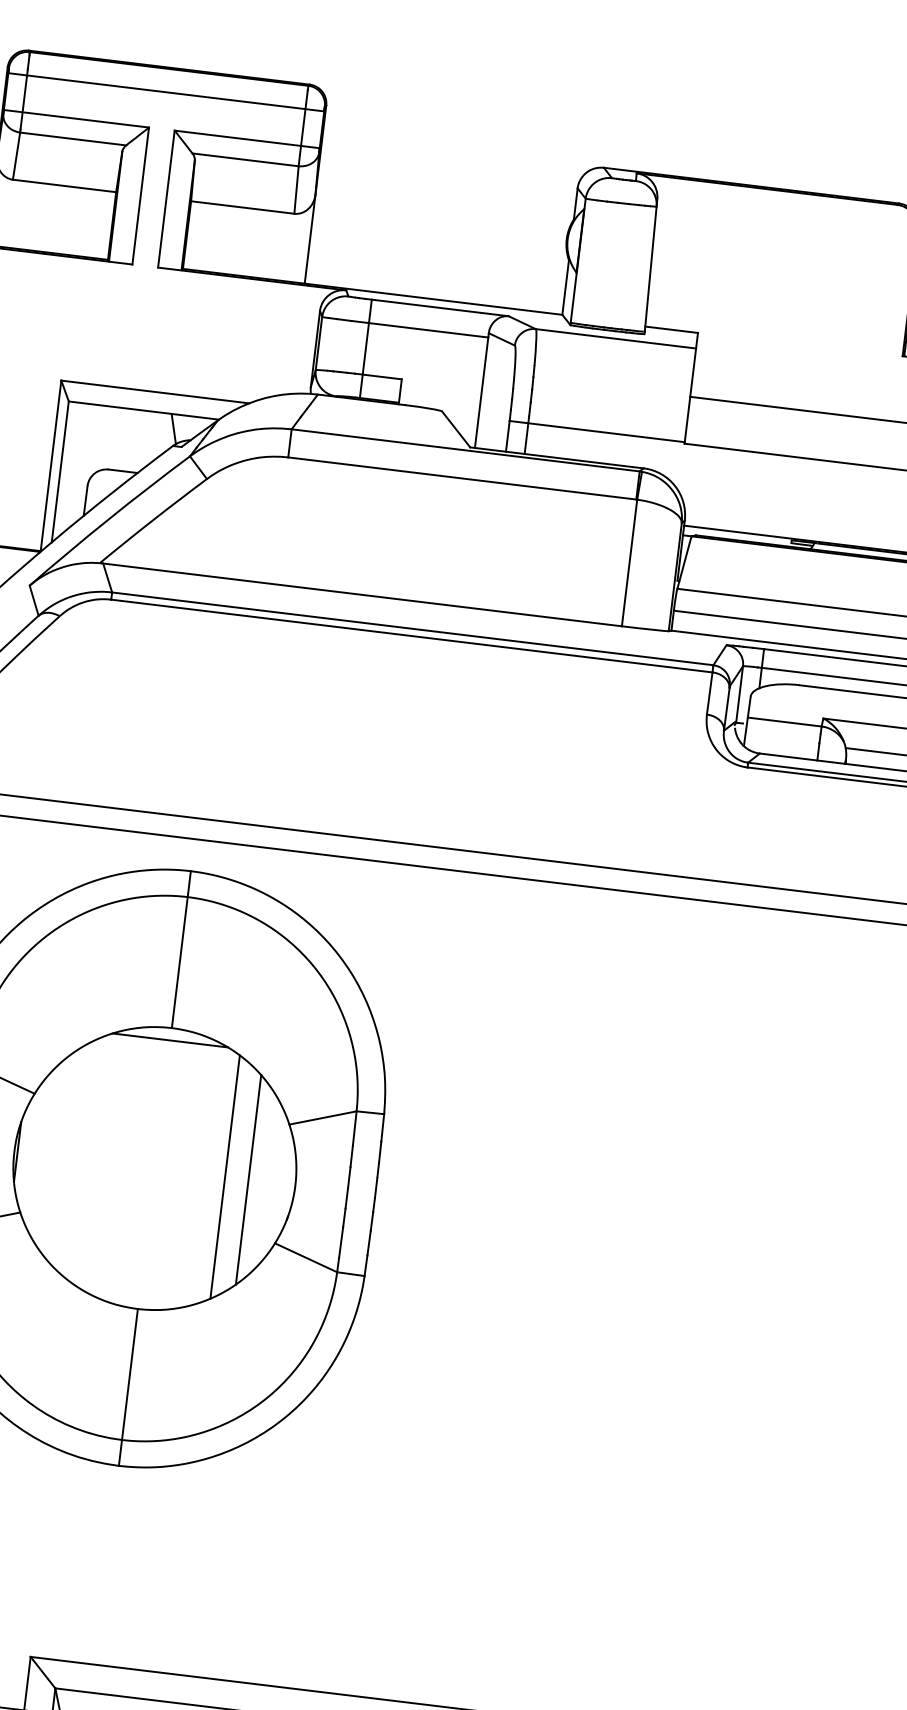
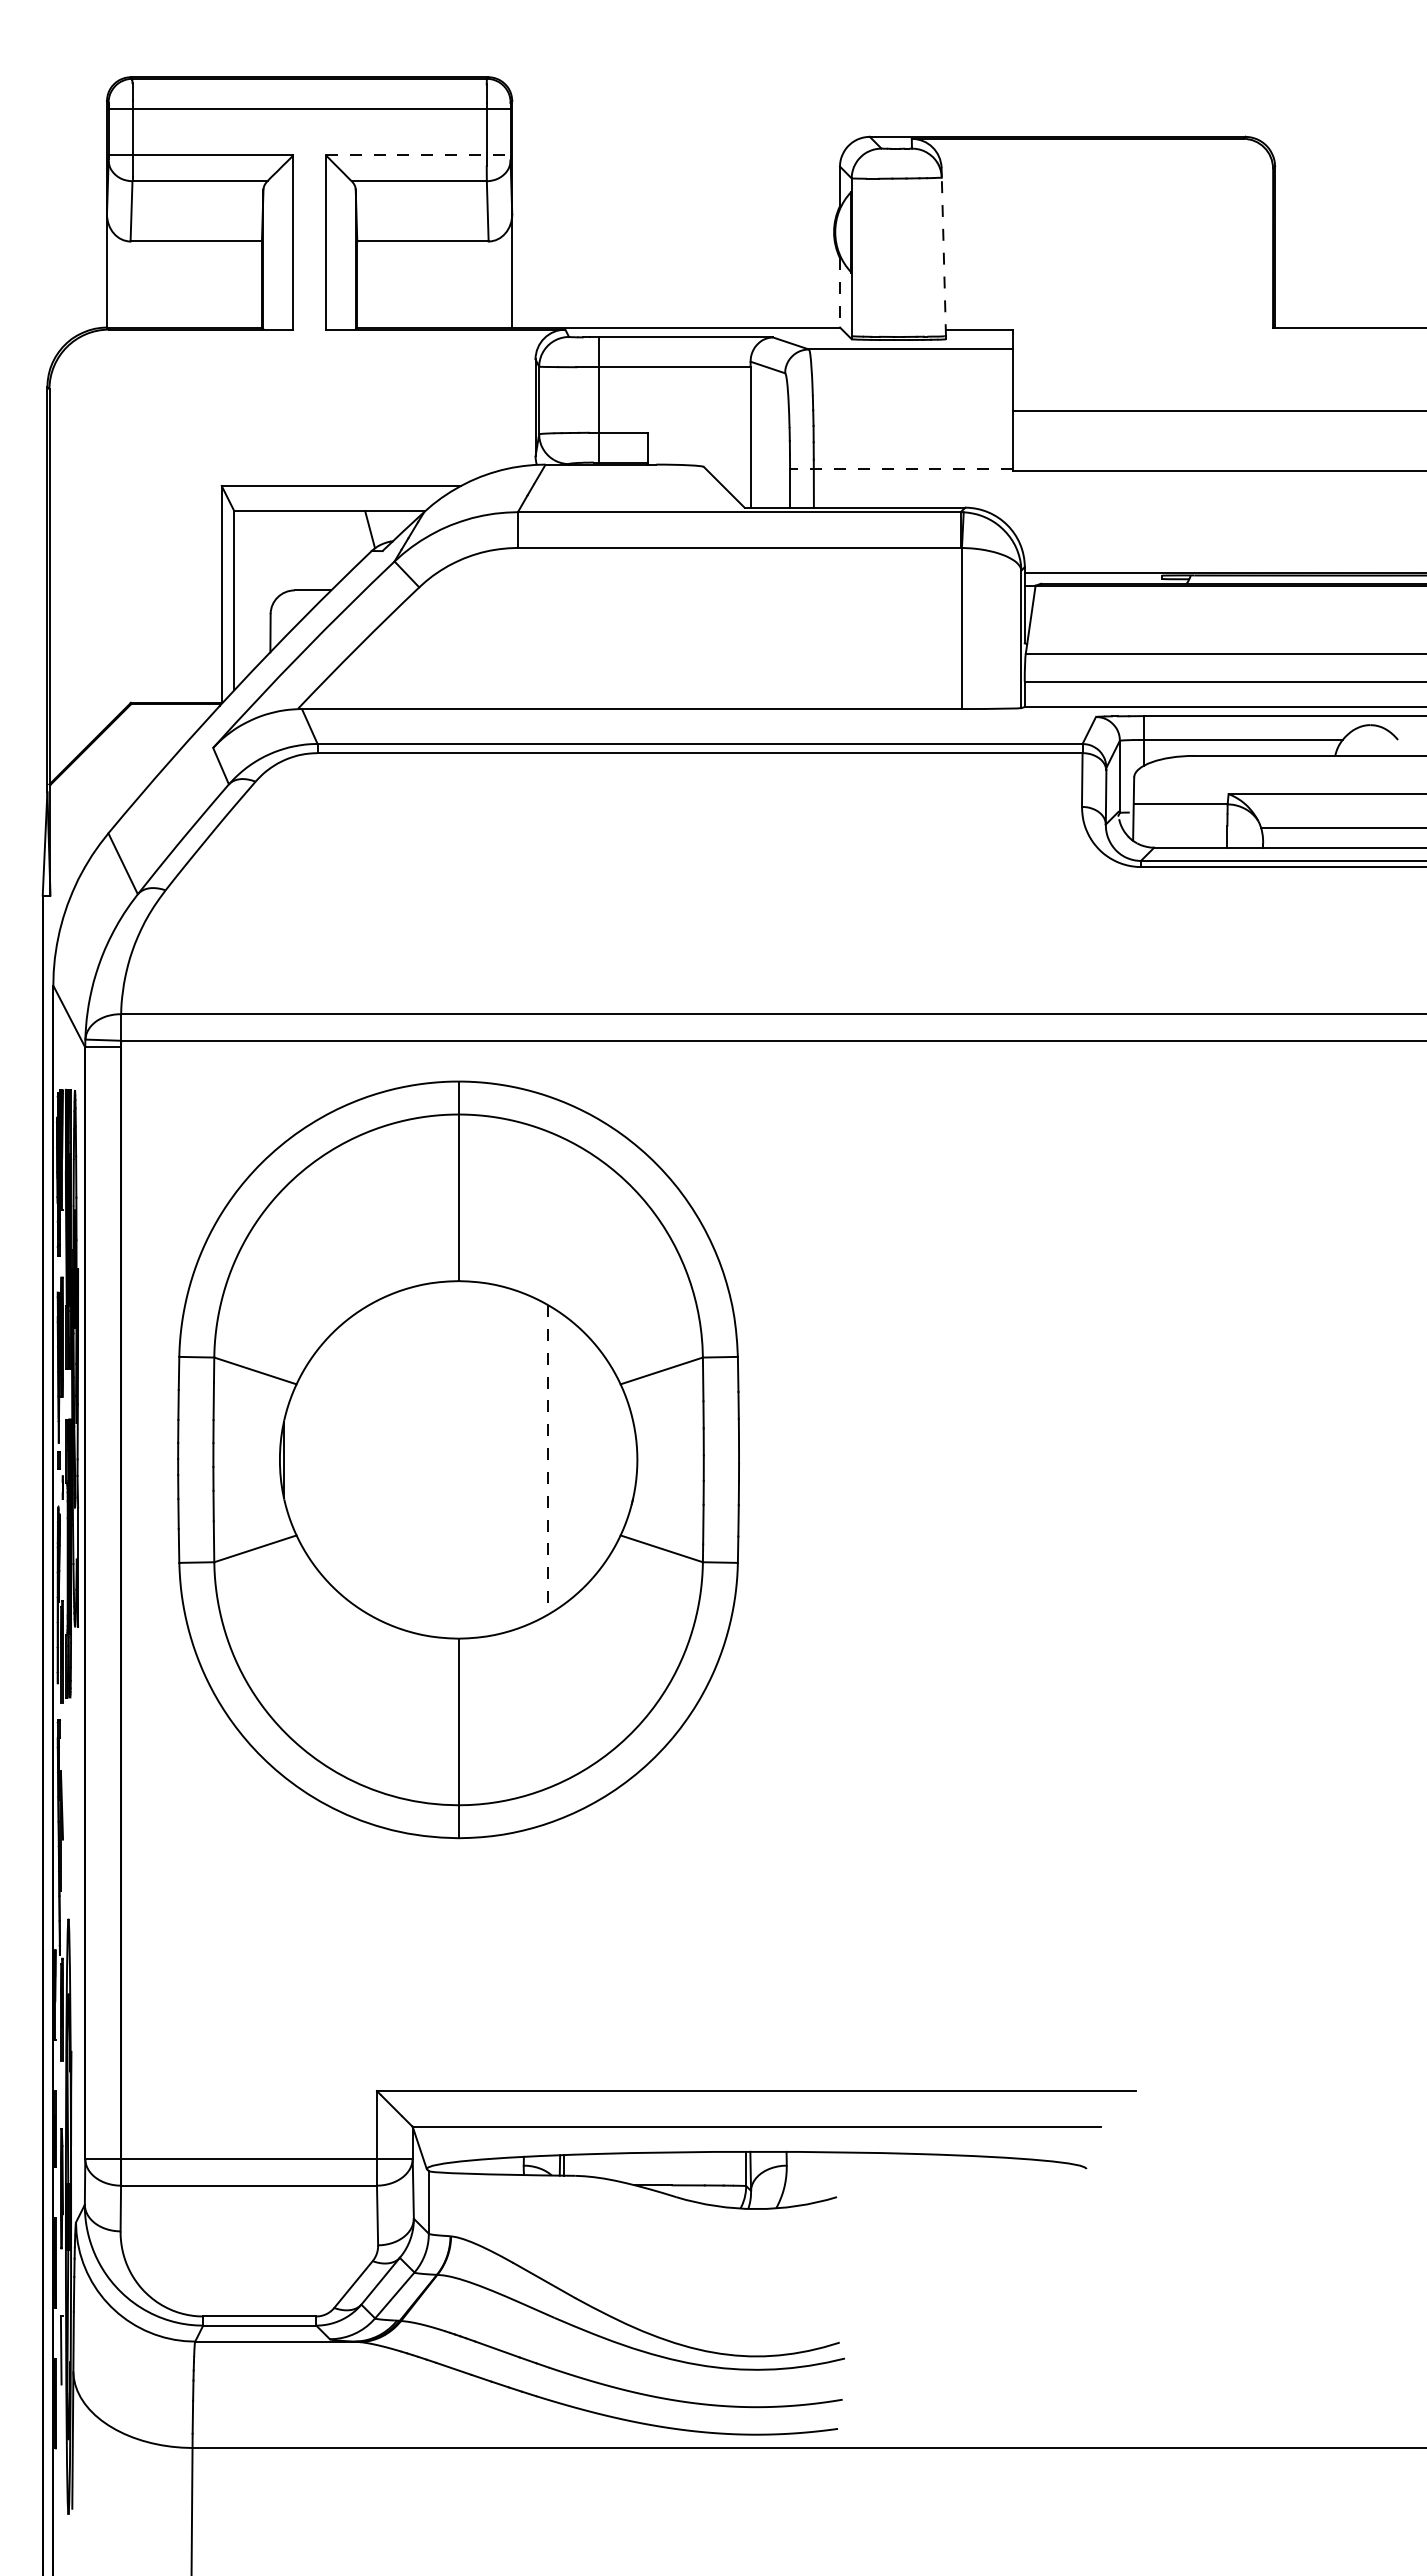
line: (247, 139) -> (418, 155), solid -> dashed
line: (650, 268) -> (943, 256), solid -> dashed
line: (566, 287) -> (840, 292), solid -> dashed
line: (596, 431) -> (900, 468), solid -> dashed
line: (170, 1040) -> (458, 1296), removed
line: (225, 1176) -> (548, 1459), solid -> dashed
line: (248, 1179) -> (577, 1459), removed

